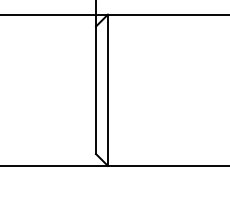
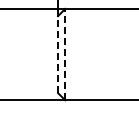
line: (96, 90) -> (58, 54), solid -> dashed
line: (108, 90) -> (65, 54), solid -> dashed

